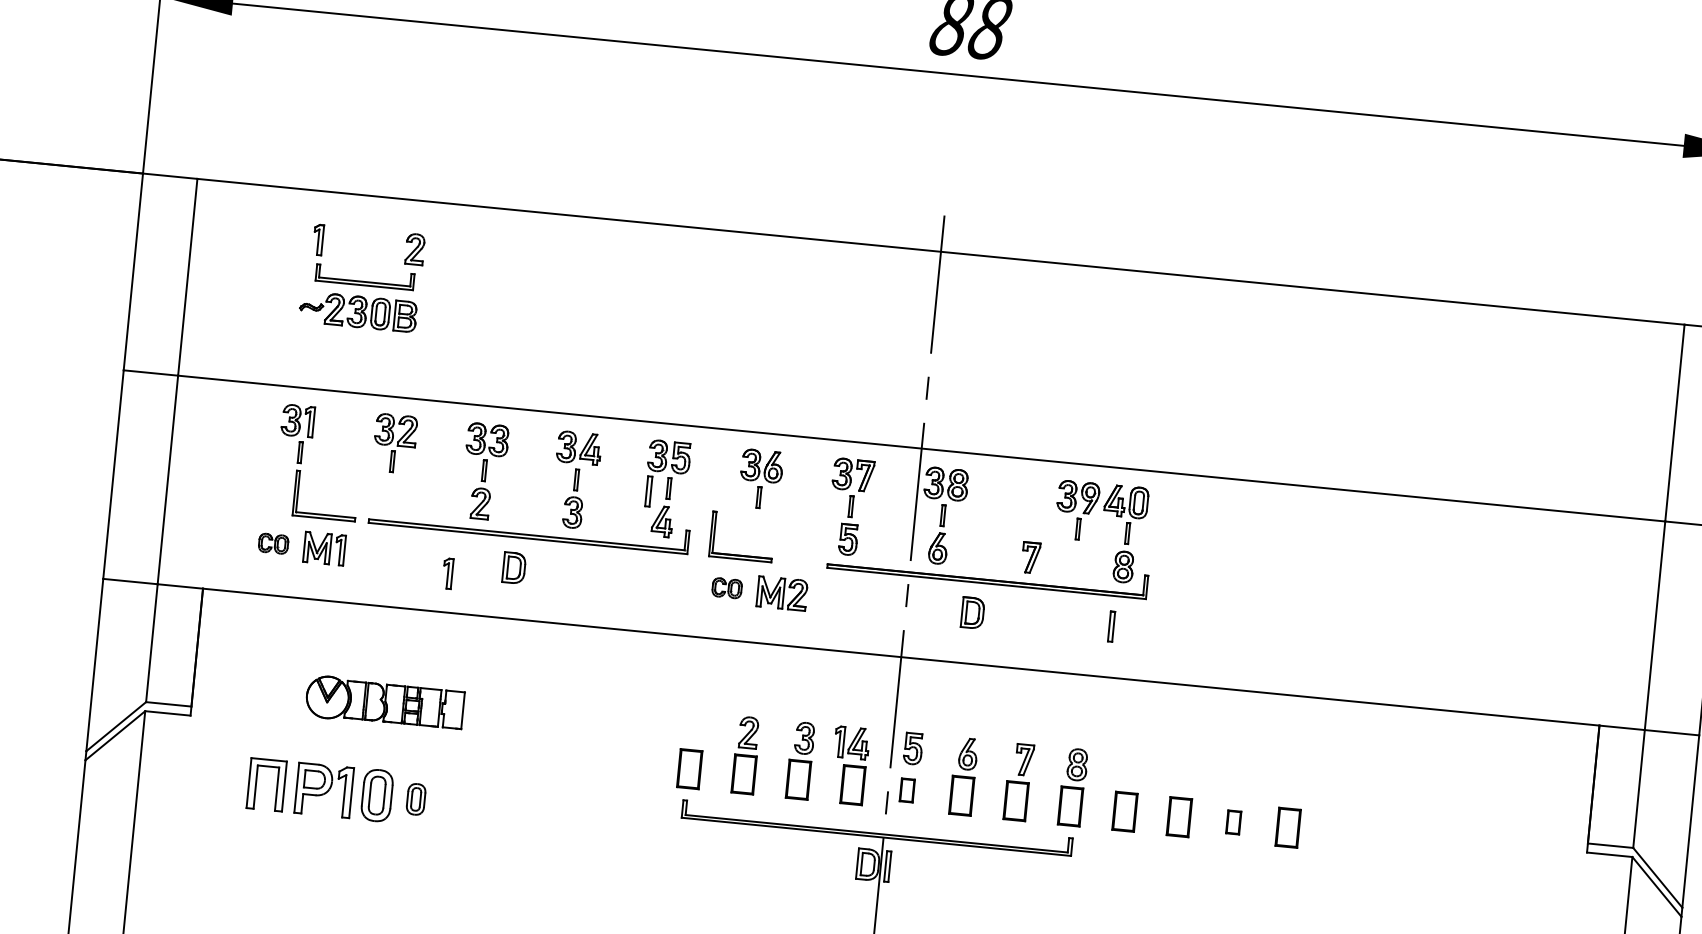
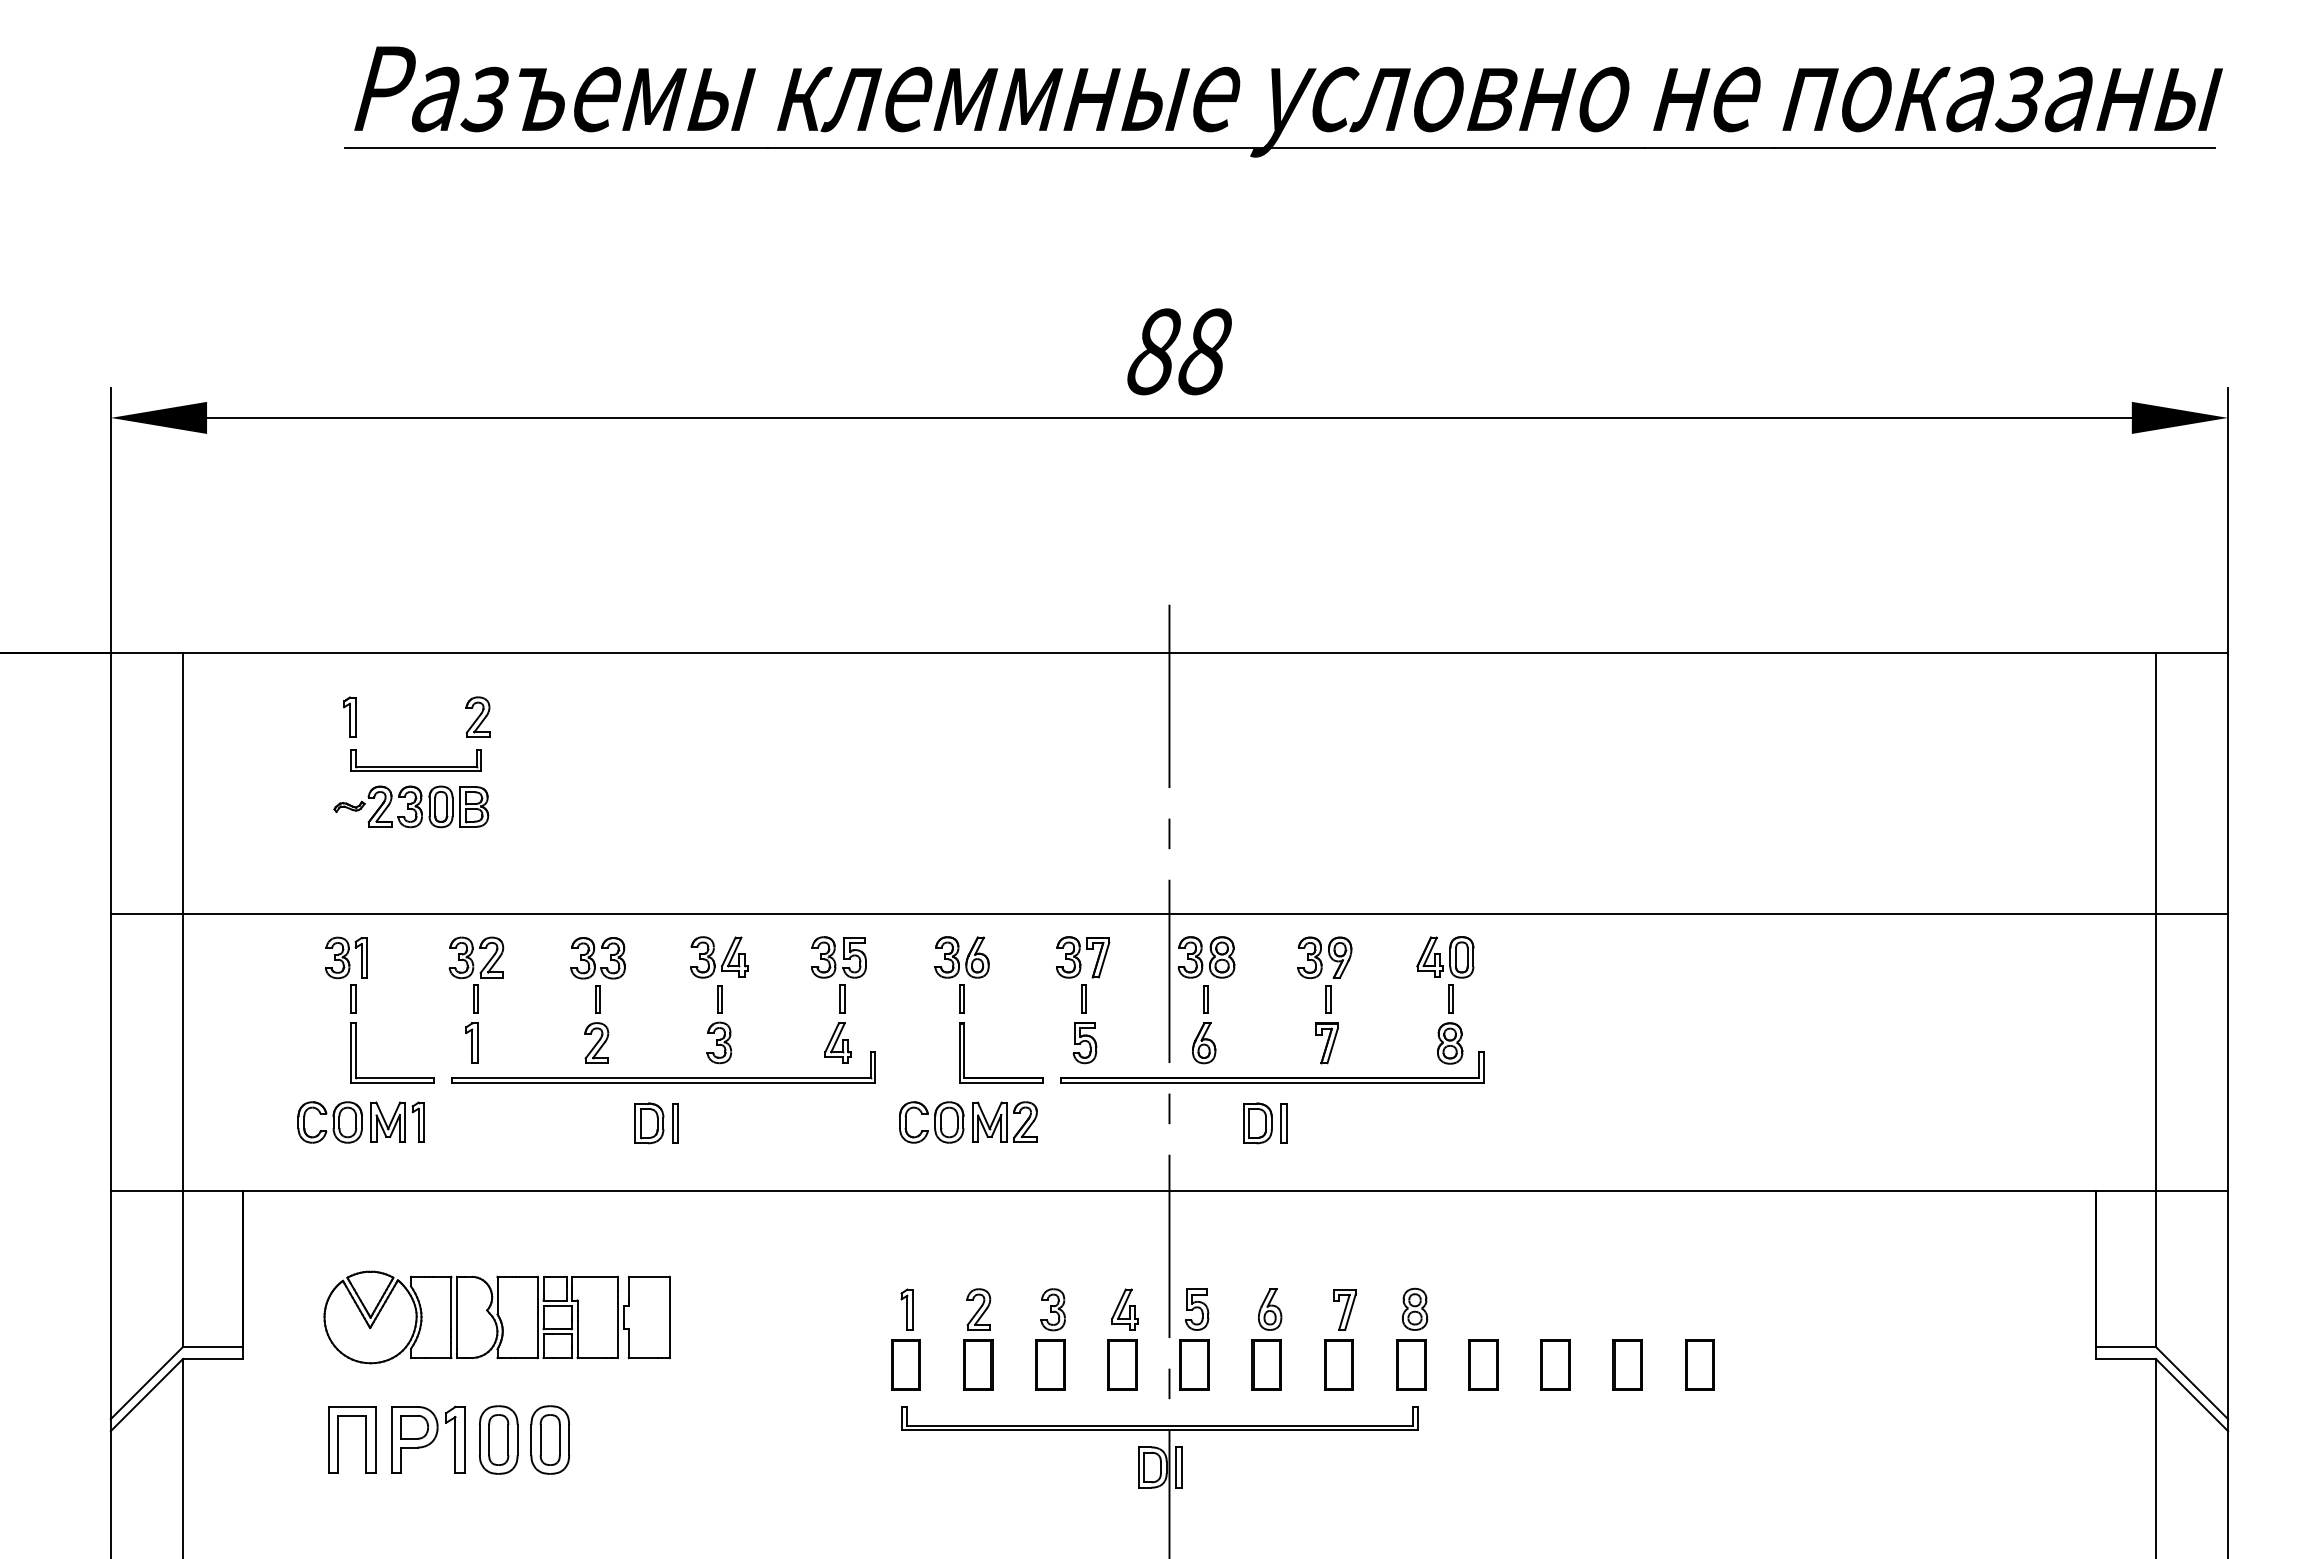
part: (648, 491) -> (675, 1123), moved
part: (1077, 509) -> (1324, 974), moved
part: (273, 543) -> (329, 1122), size x1.67
part: (740, 555) -> (1001, 1077), moved
part: (447, 573) -> (471, 1042), moved
part: (726, 588) -> (931, 1122), size x1.67
part: (1111, 626) -> (1283, 1123), moved
part: (384, 703) -> (496, 1317), size x1.67
part: (838, 741) -> (906, 1309), moved
part: (907, 790) -> (1194, 1364), size x1.67
part: (416, 799) -> (550, 1439), size x1.67
part: (1233, 822) -> (1627, 1364), size x1.67

